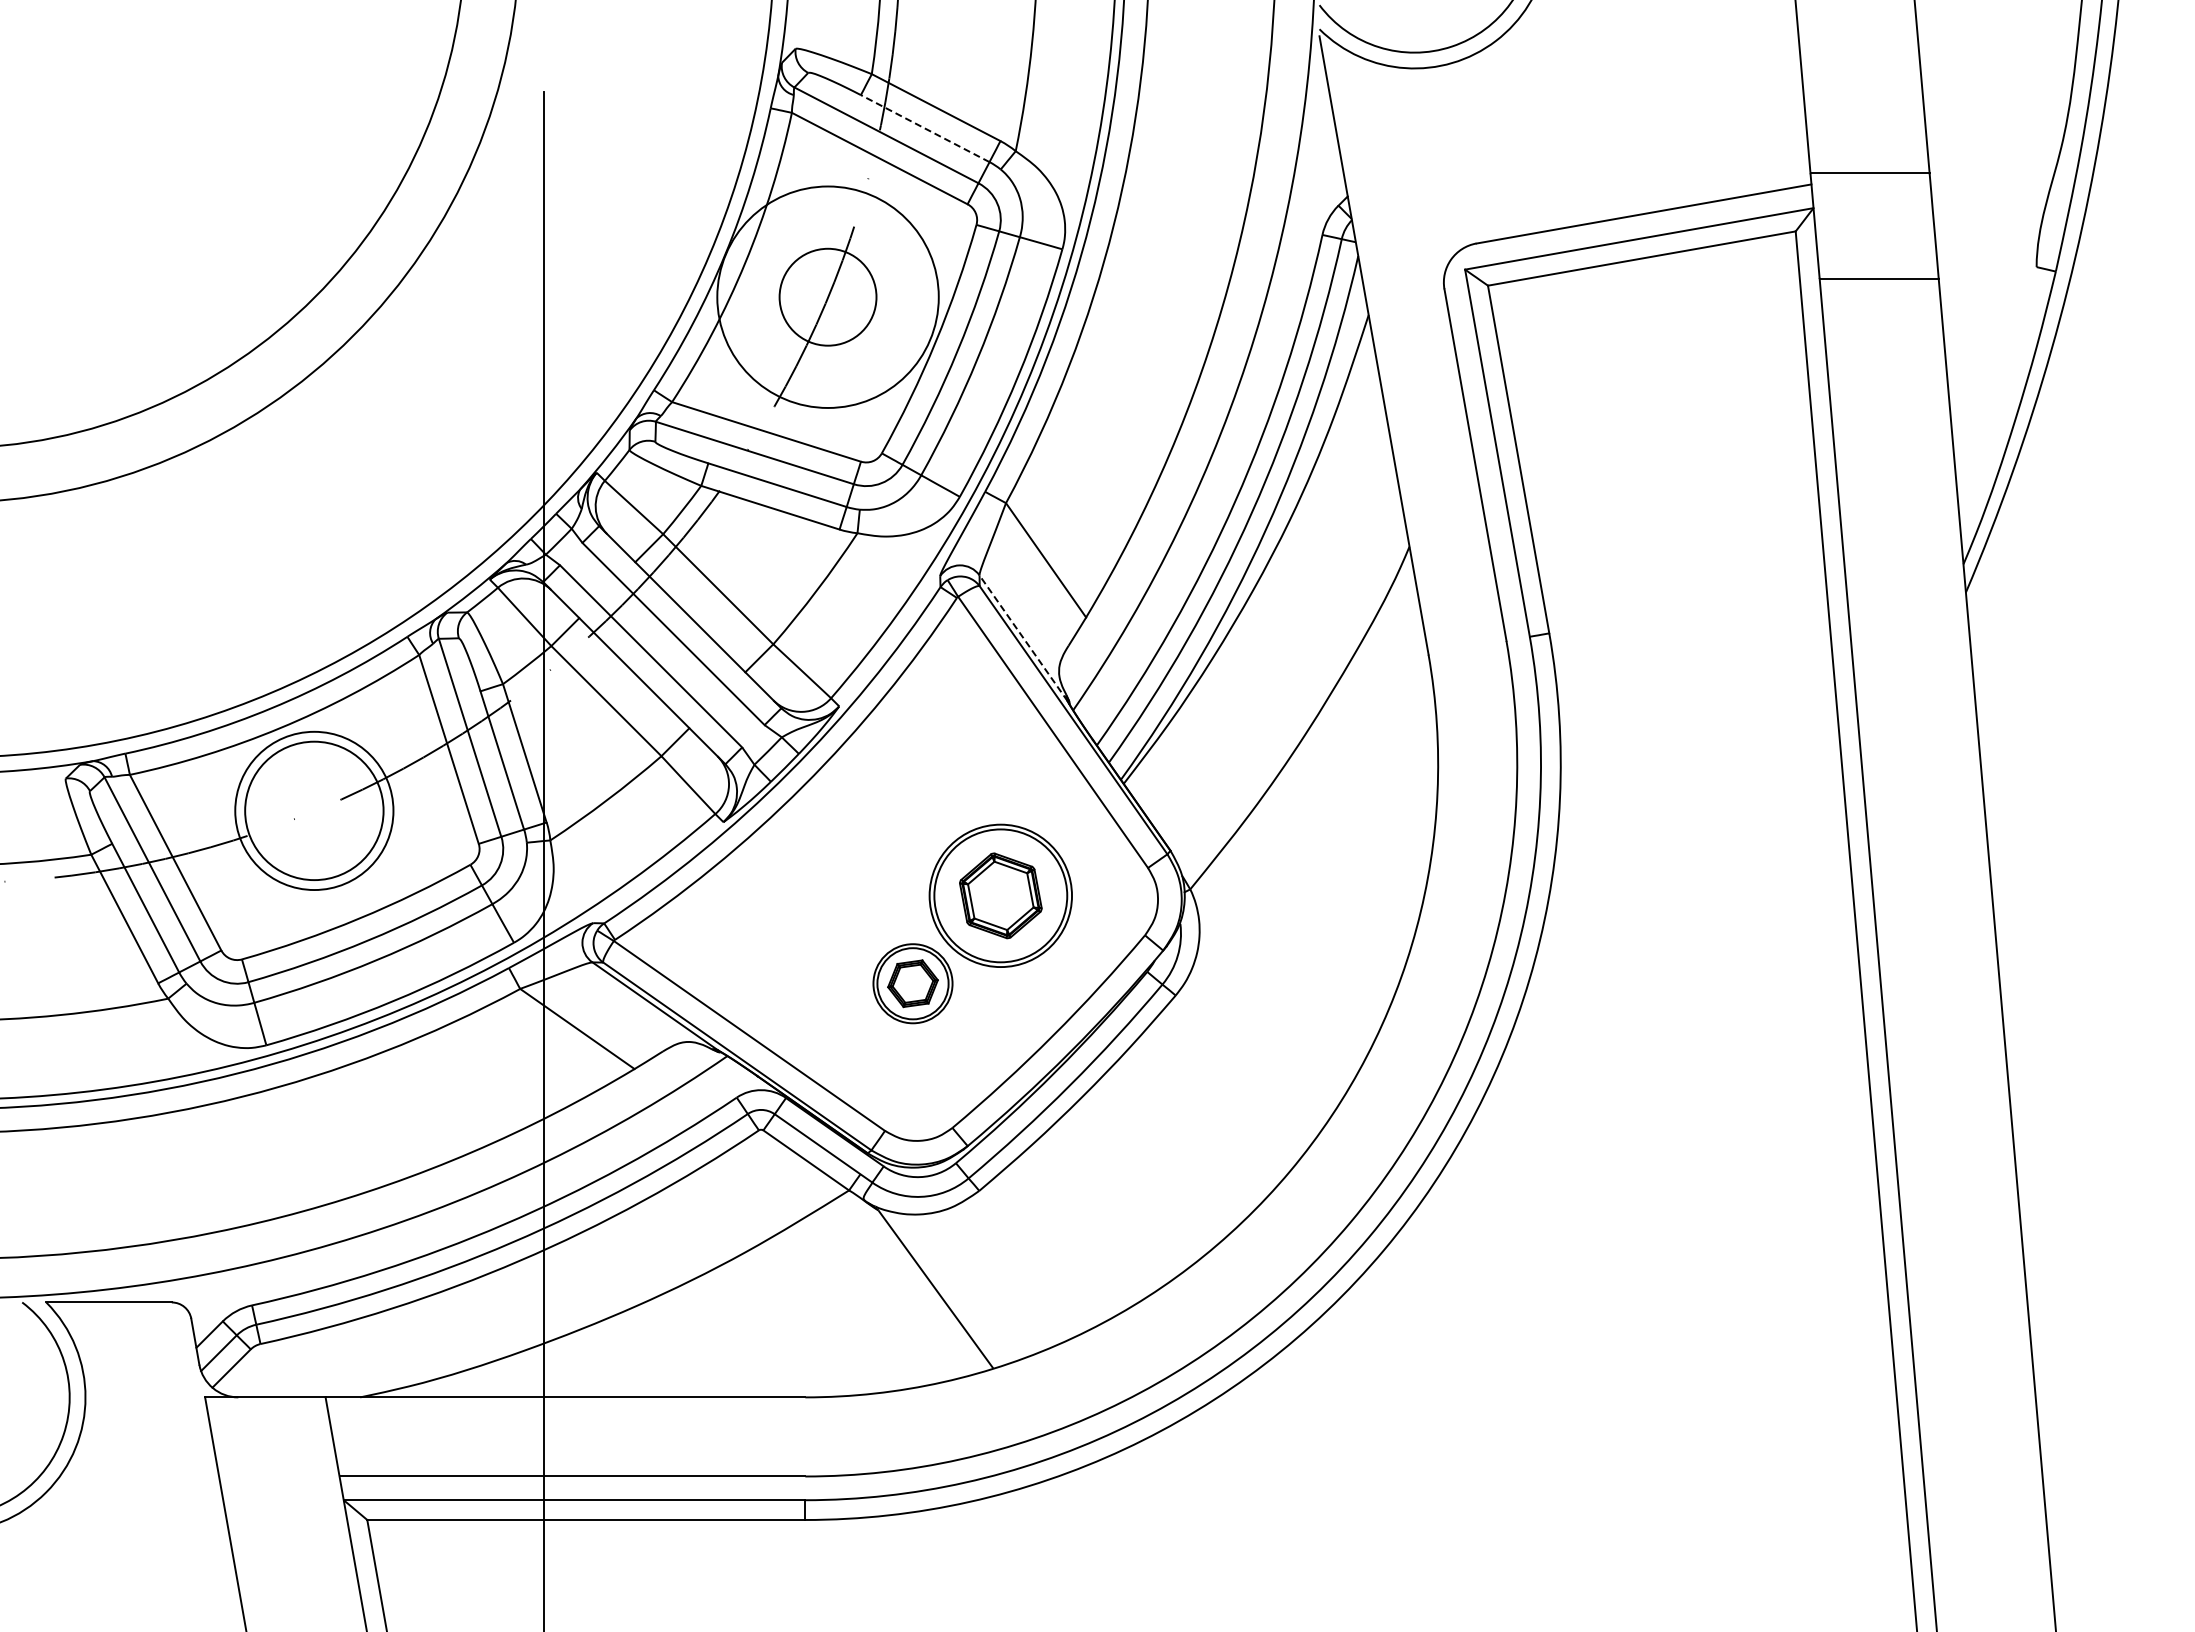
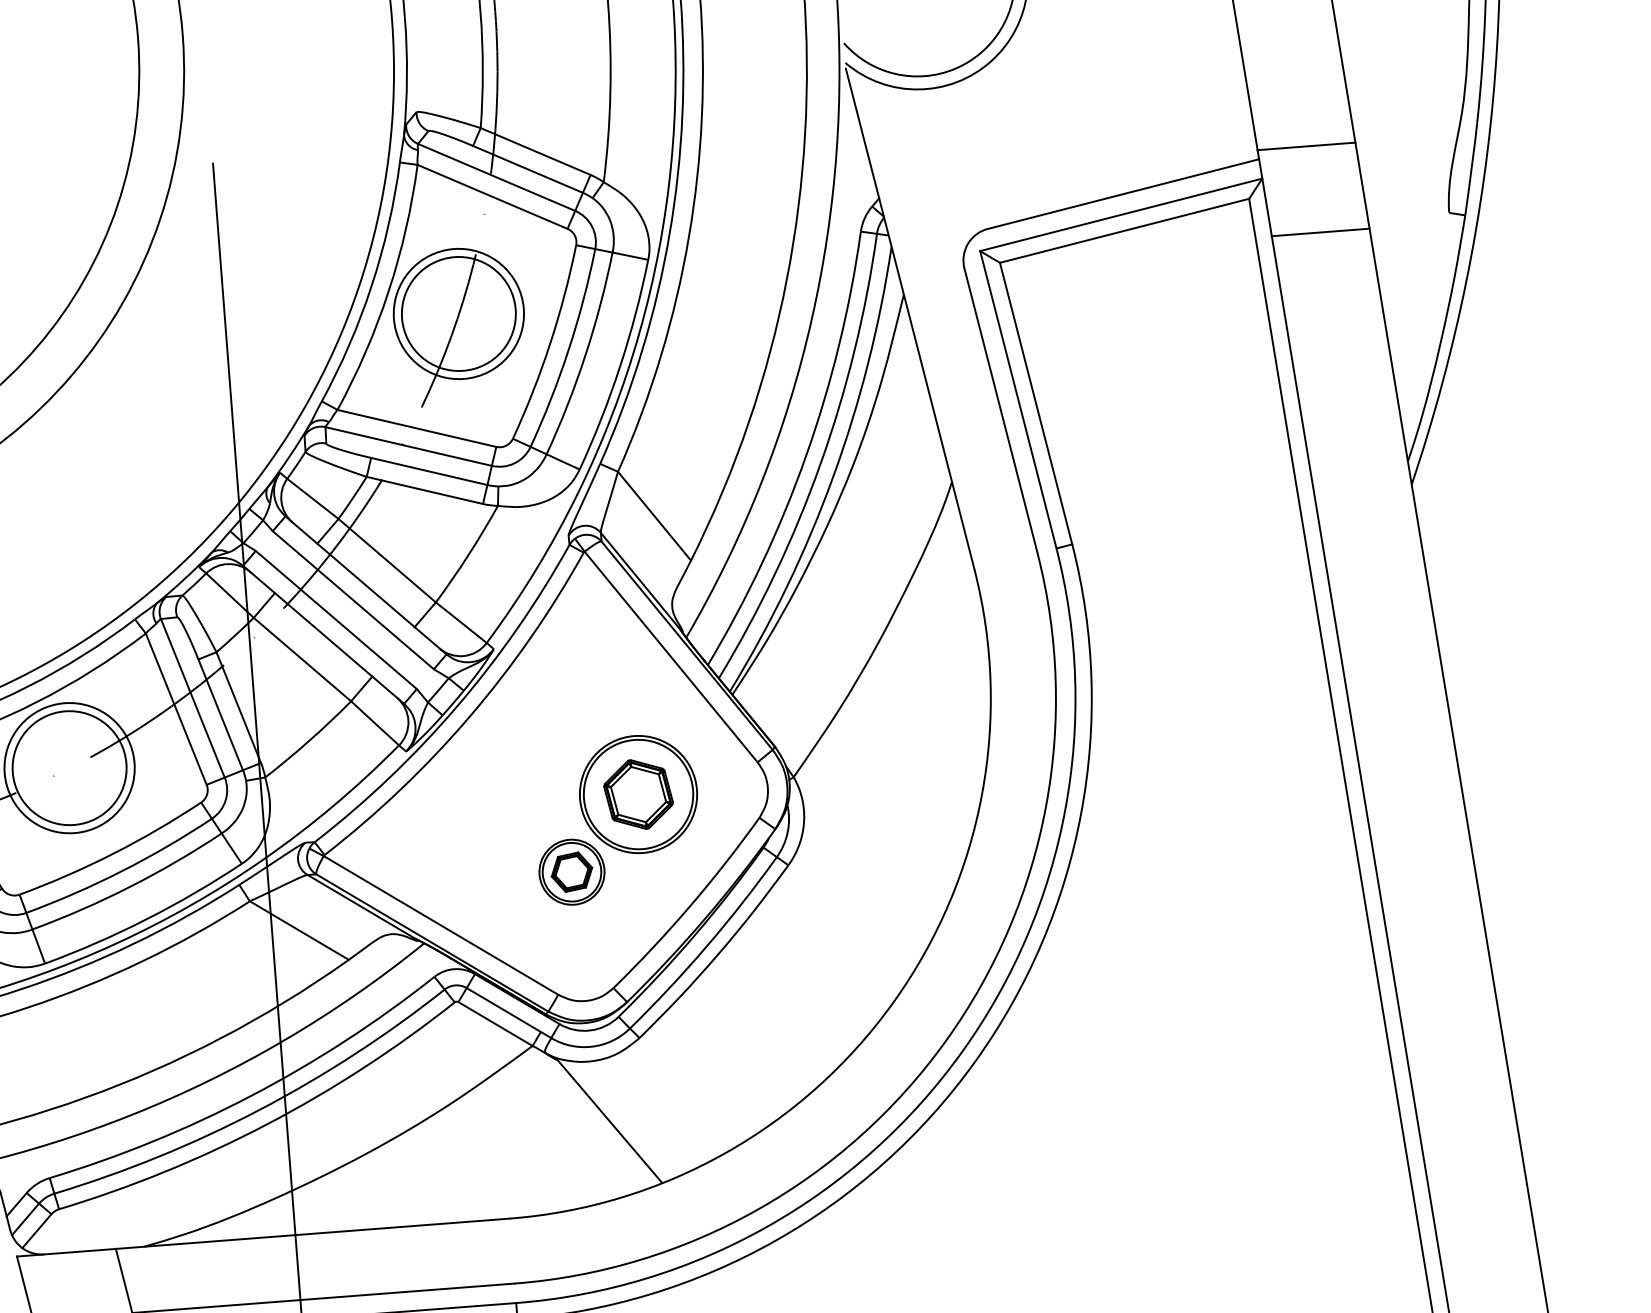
line: (925, 128) -> (528, 169), dashed -> solid
circle: (827, 297) -> (458, 314), size x0.71
circle: (827, 297) -> (458, 314), size x1.43
line: (1023, 638) -> (640, 581), dashed -> solid

